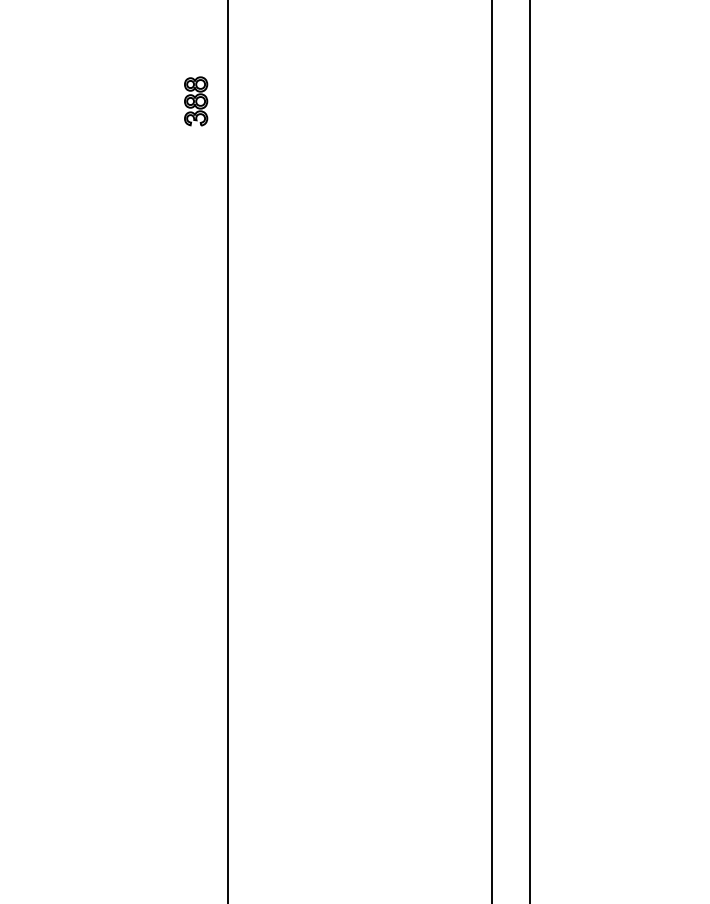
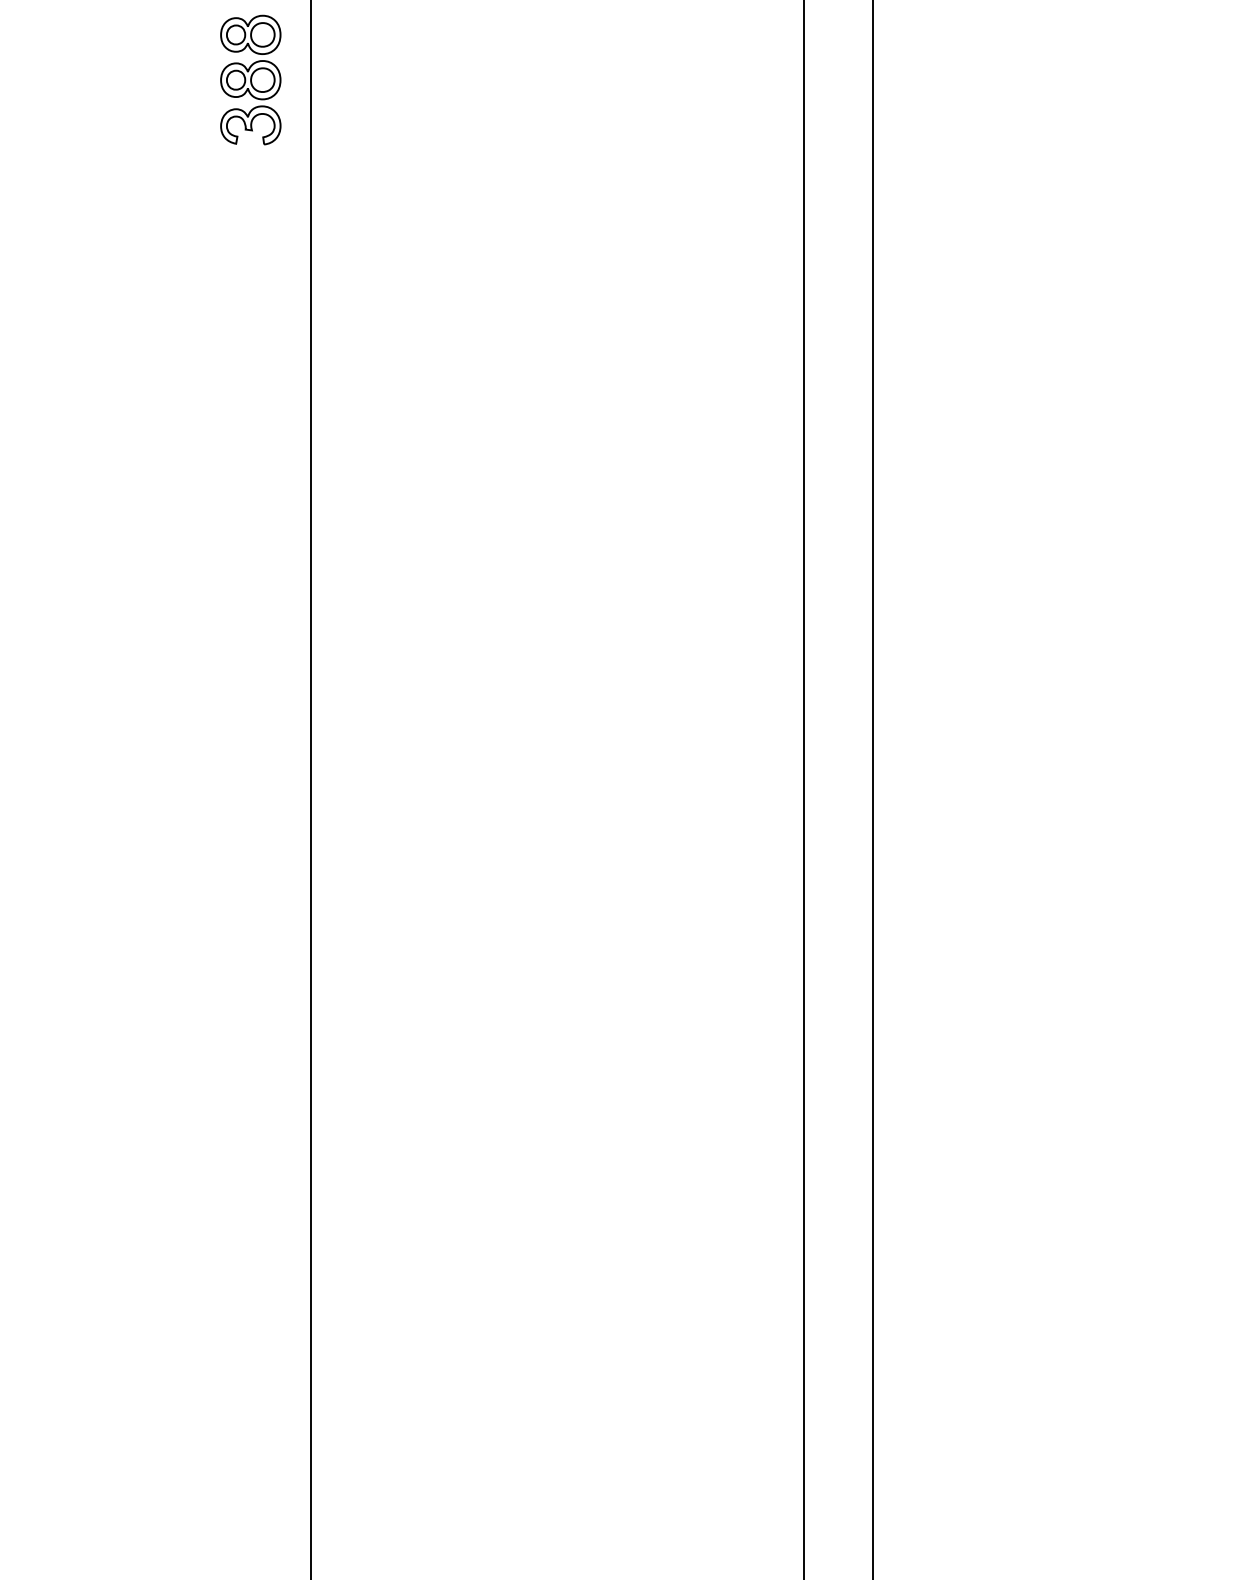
part: (195, 101) -> (249, 80), size x1.43

